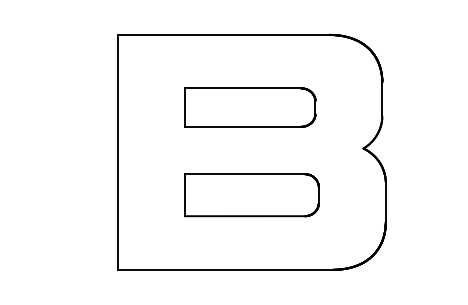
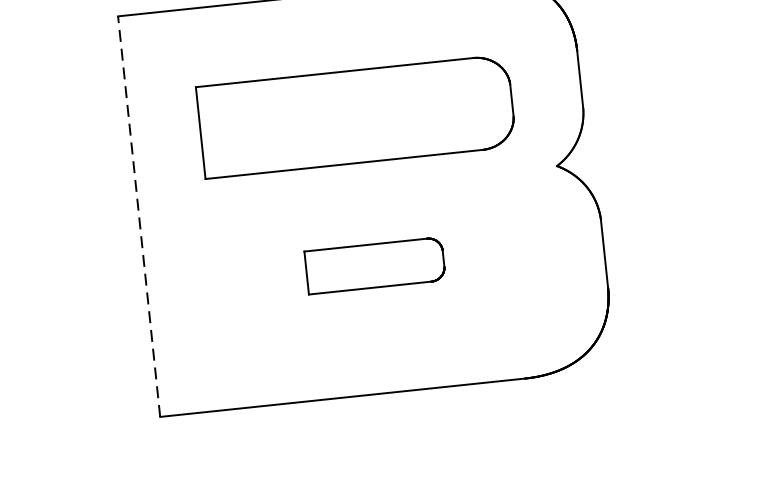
part: (250, 107) -> (356, 116), size x1.4
line: (118, 151) -> (139, 215), solid -> dashed
part: (251, 195) -> (374, 266), size x0.6

